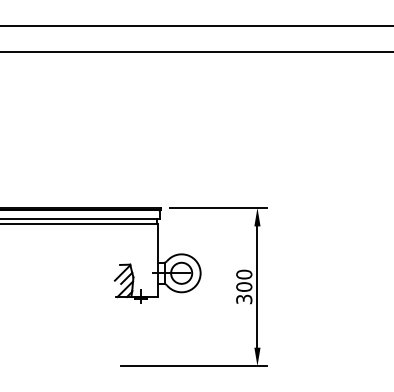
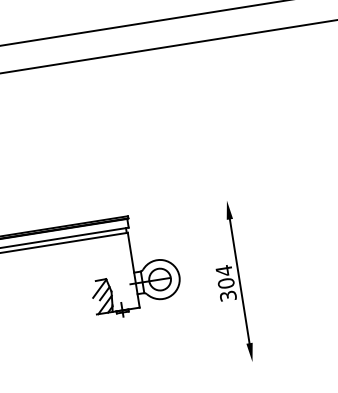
line: (218, 207) -> (187, 206), removed
text: (244, 274) -> (224, 270), 300 -> 304
line: (193, 366) -> (187, 372), removed

